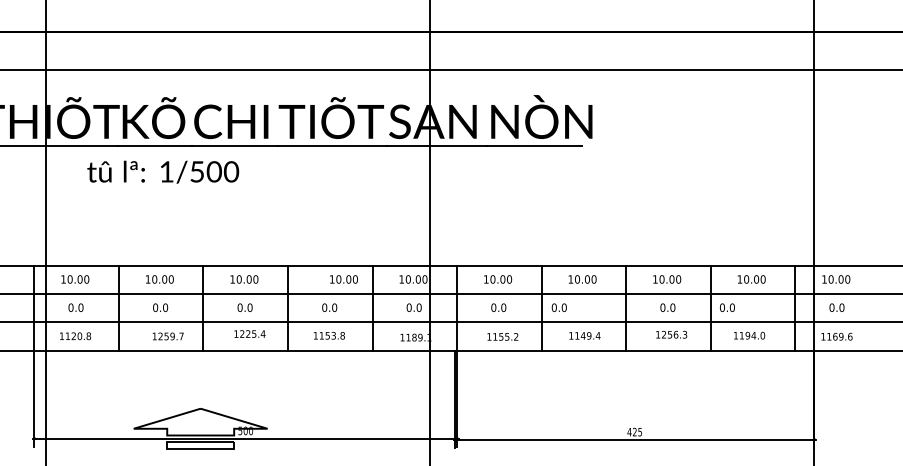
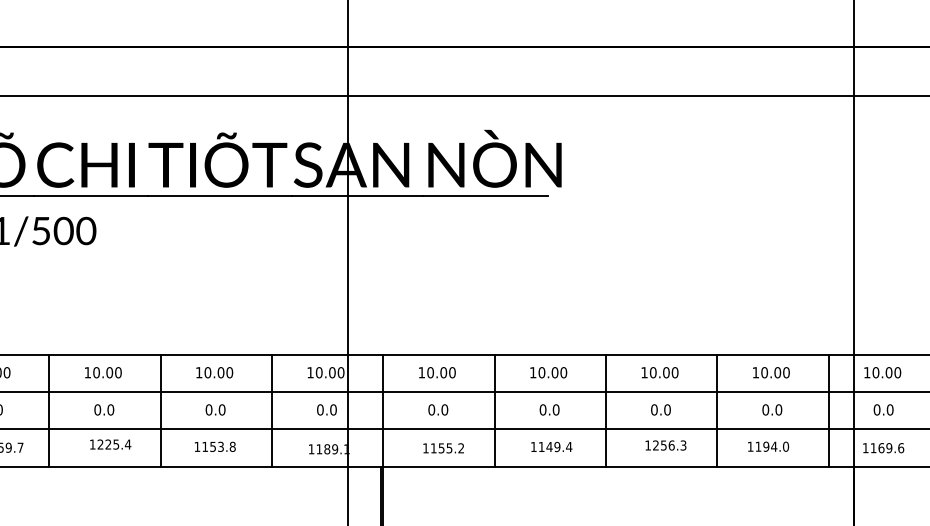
text: (343, 279) -> (214, 372), moved
text: (558, 307) -> (548, 409), moved
text: (727, 307) -> (772, 409), moved

